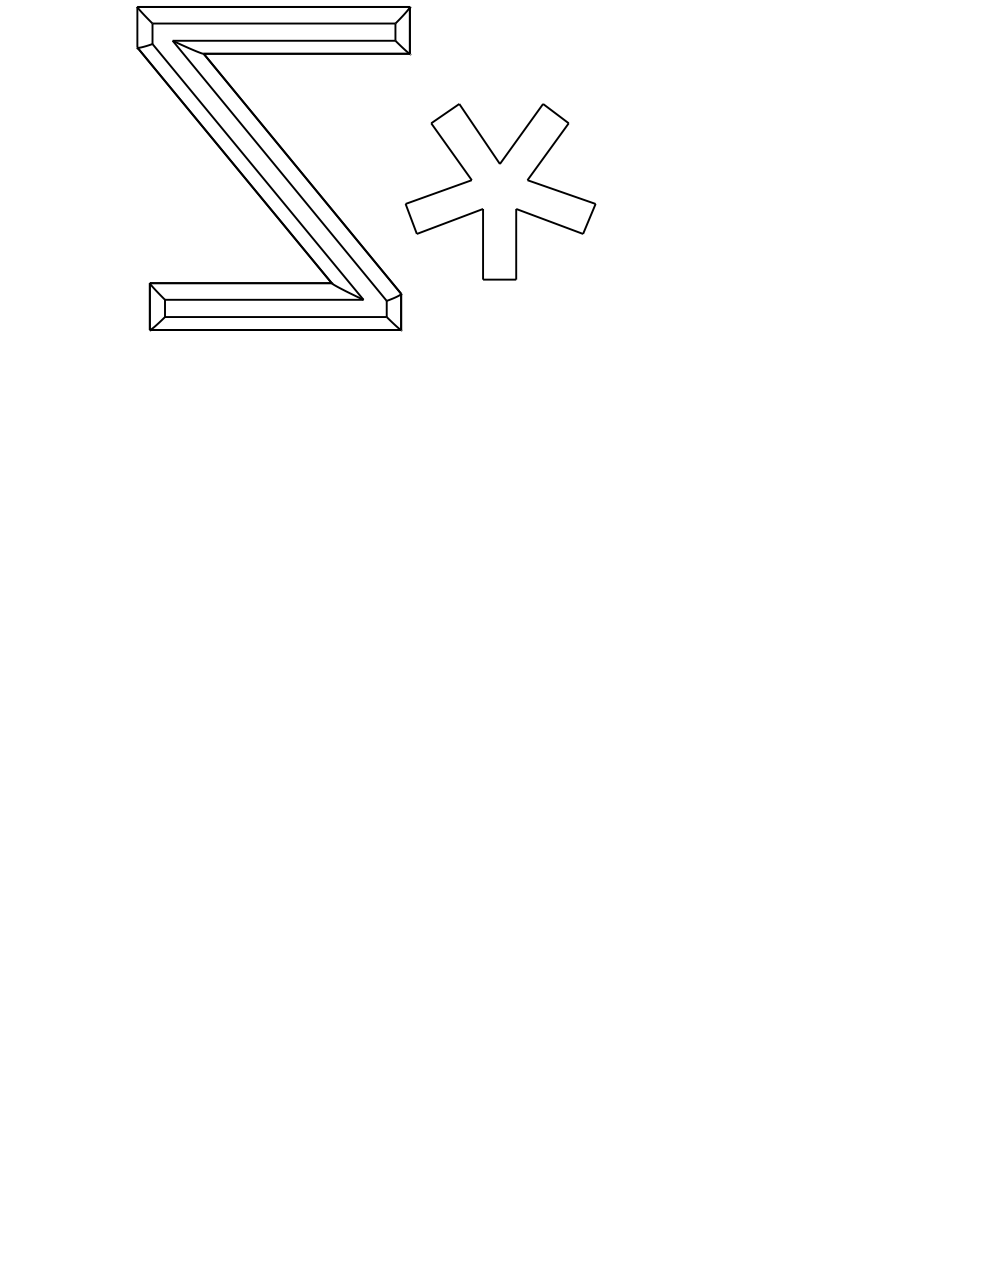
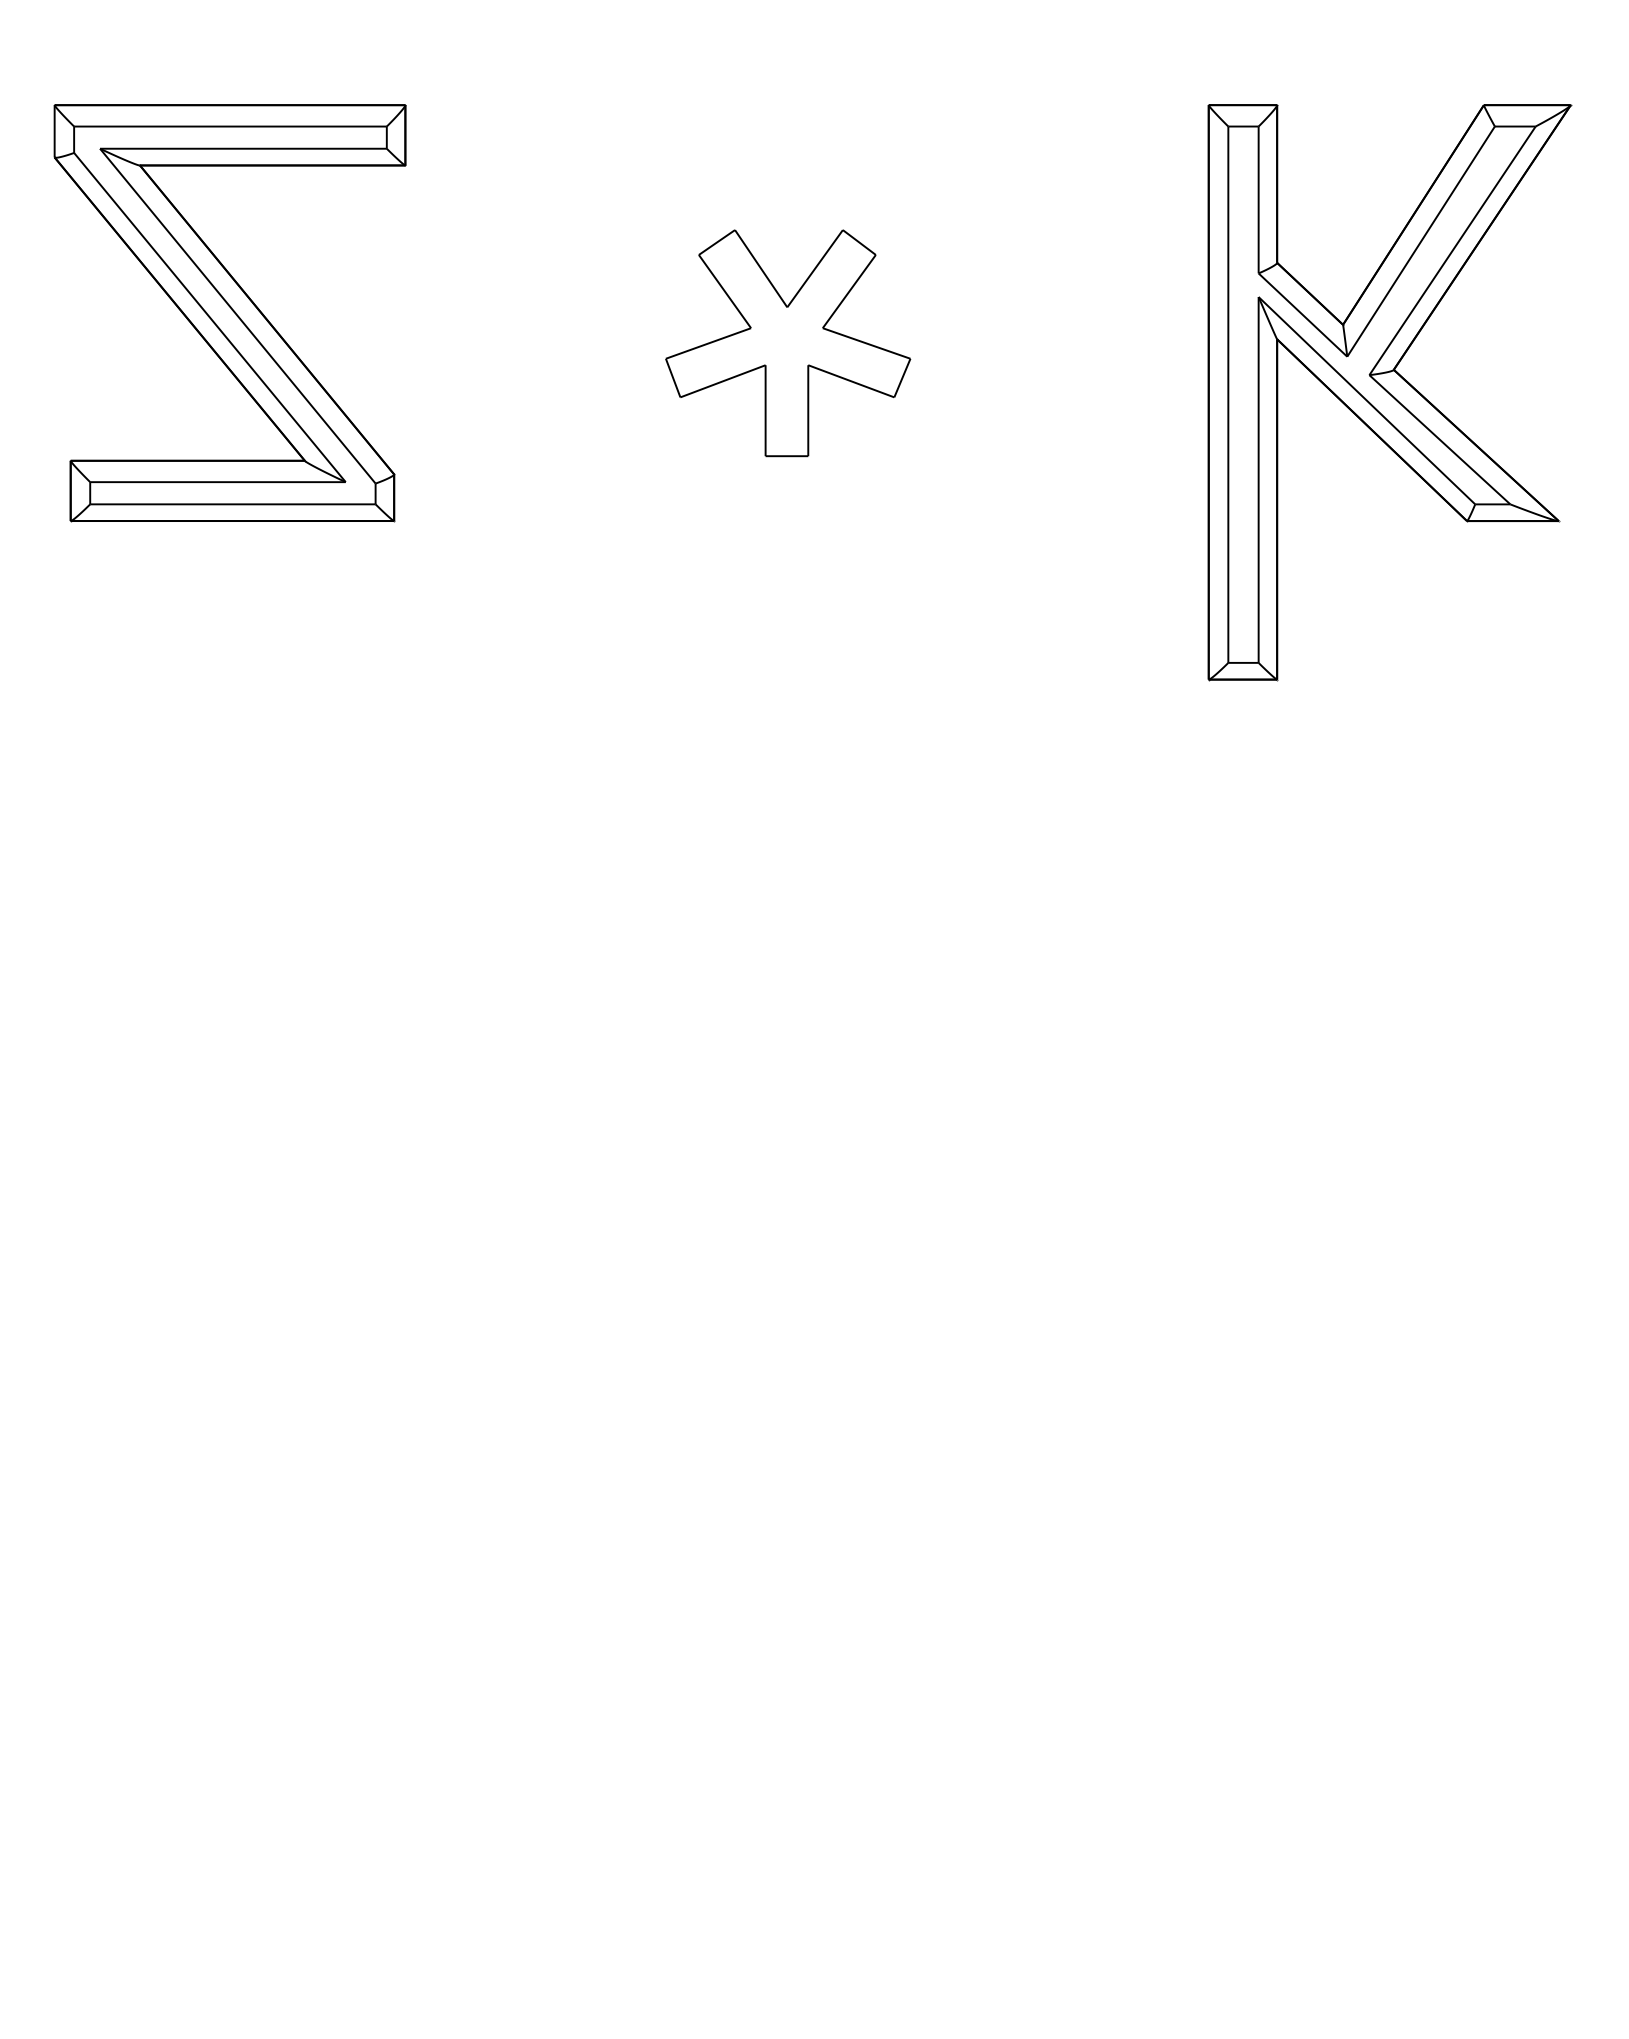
part: (500, 192) -> (788, 343), moved

